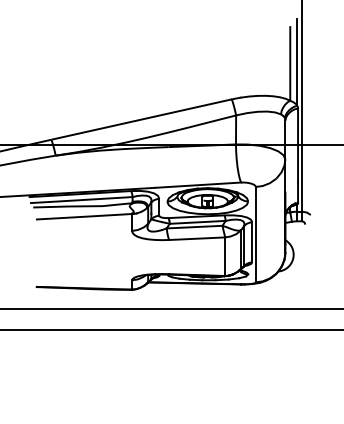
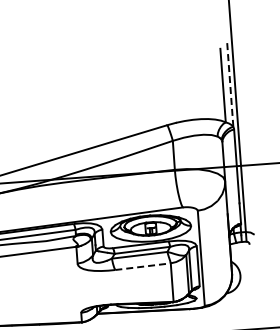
line: (297, 62) -> (230, 83), solid -> dashed
line: (197, 238) -> (143, 266), solid -> dashed

